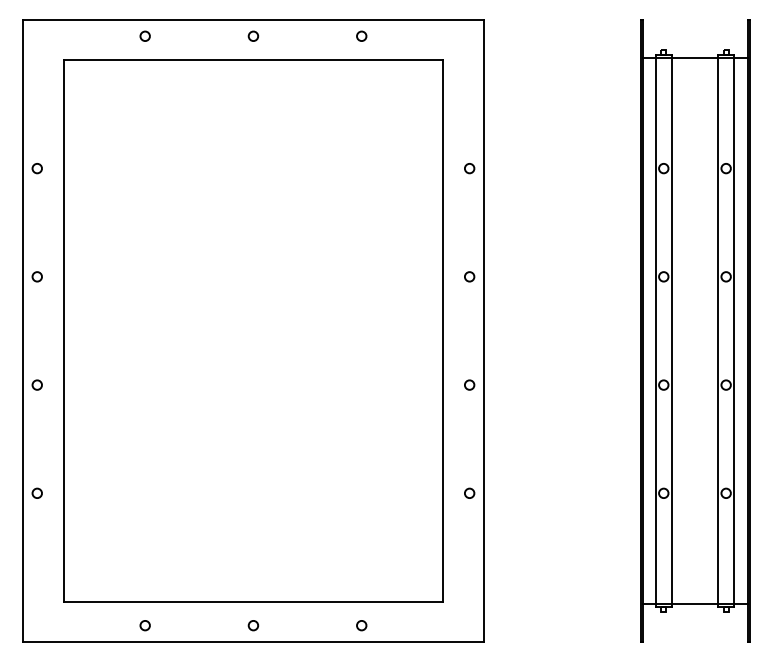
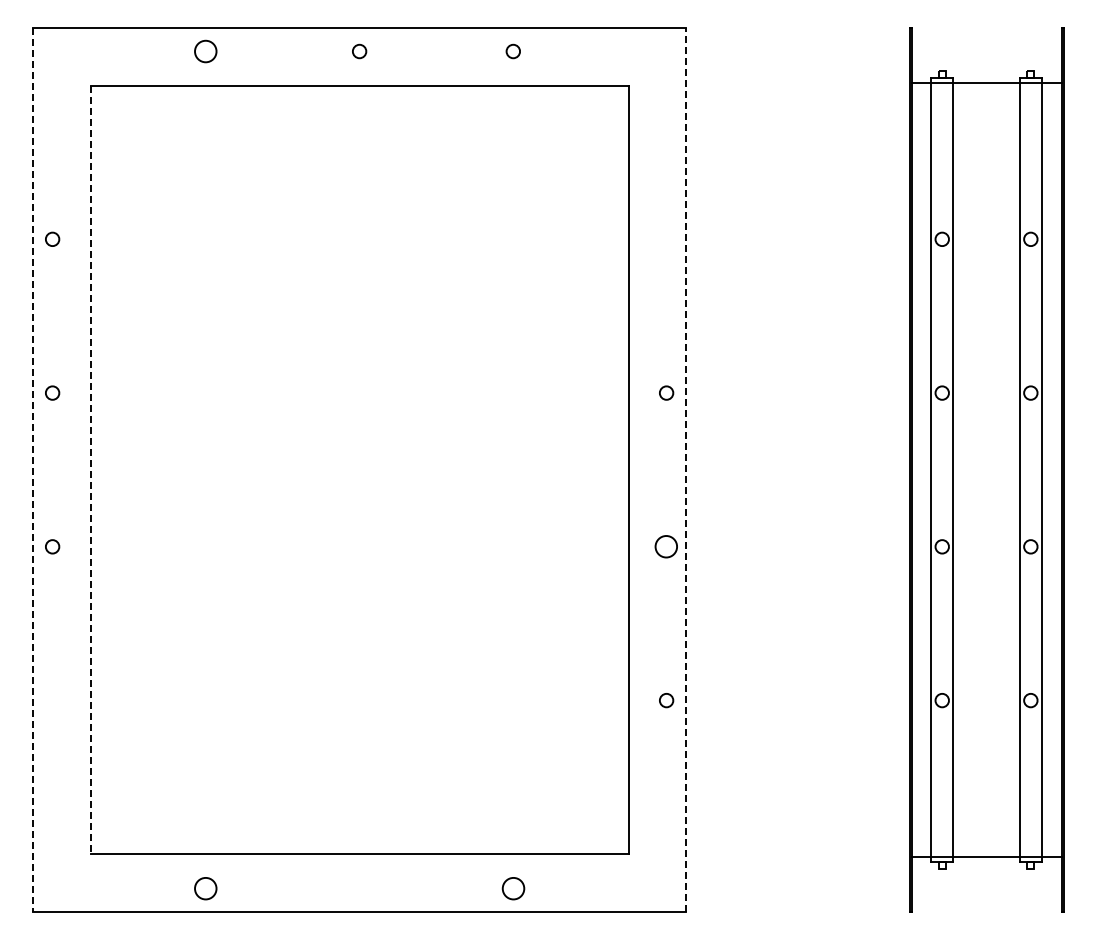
circle: (144, 36) -> (205, 51), size x1.6
circle: (469, 167) -> (666, 238), removed
line: (23, 330) -> (32, 469), solid -> dashed
line: (483, 330) -> (686, 469), solid -> dashed
line: (63, 331) -> (90, 470), solid -> dashed
circle: (469, 384) -> (666, 546), size x1.6
circle: (37, 493) -> (52, 700), removed
circle: (144, 625) -> (205, 887), size x1.6
circle: (253, 625) -> (359, 887), removed
circle: (361, 625) -> (512, 887), size x1.6

